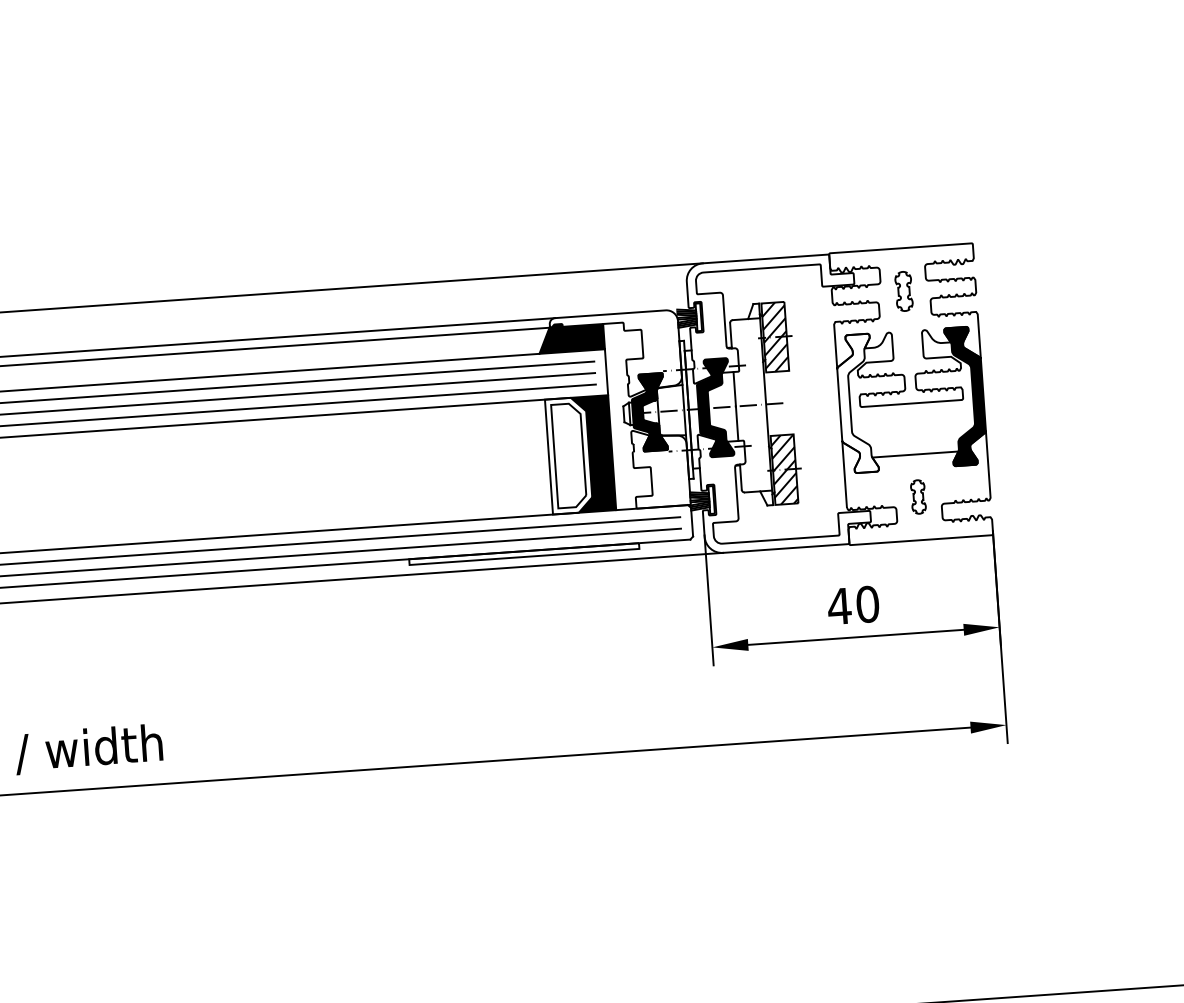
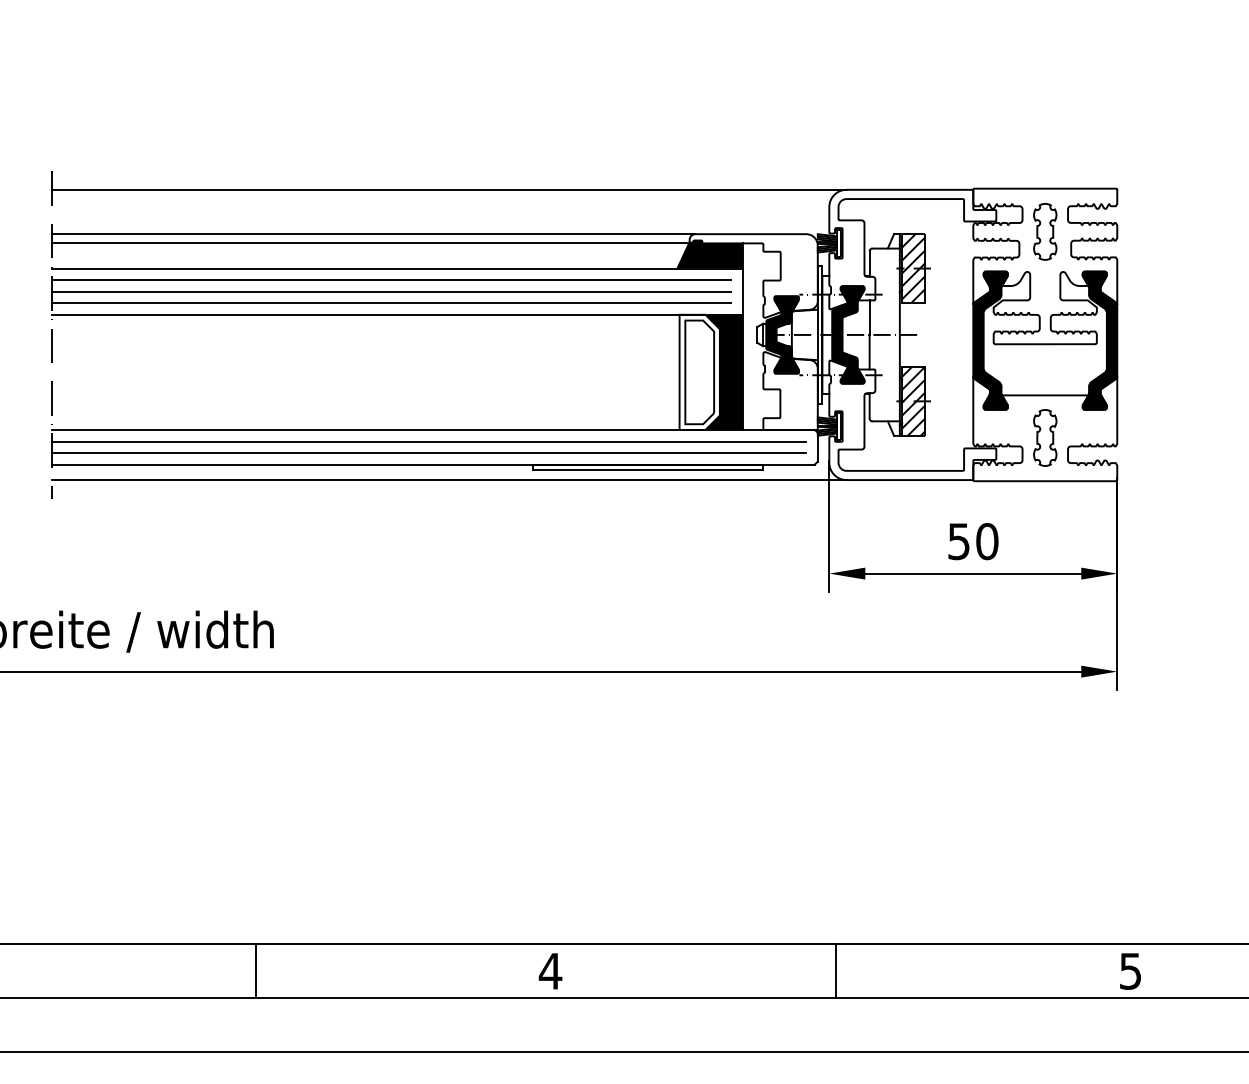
part: (904, 291) -> (1045, 231), size x1.43
fill: (856, 403) -> (990, 340), added
part: (918, 496) -> (1045, 437), size x1.67
text: (839, 606) -> (958, 541), 40 -> 50

